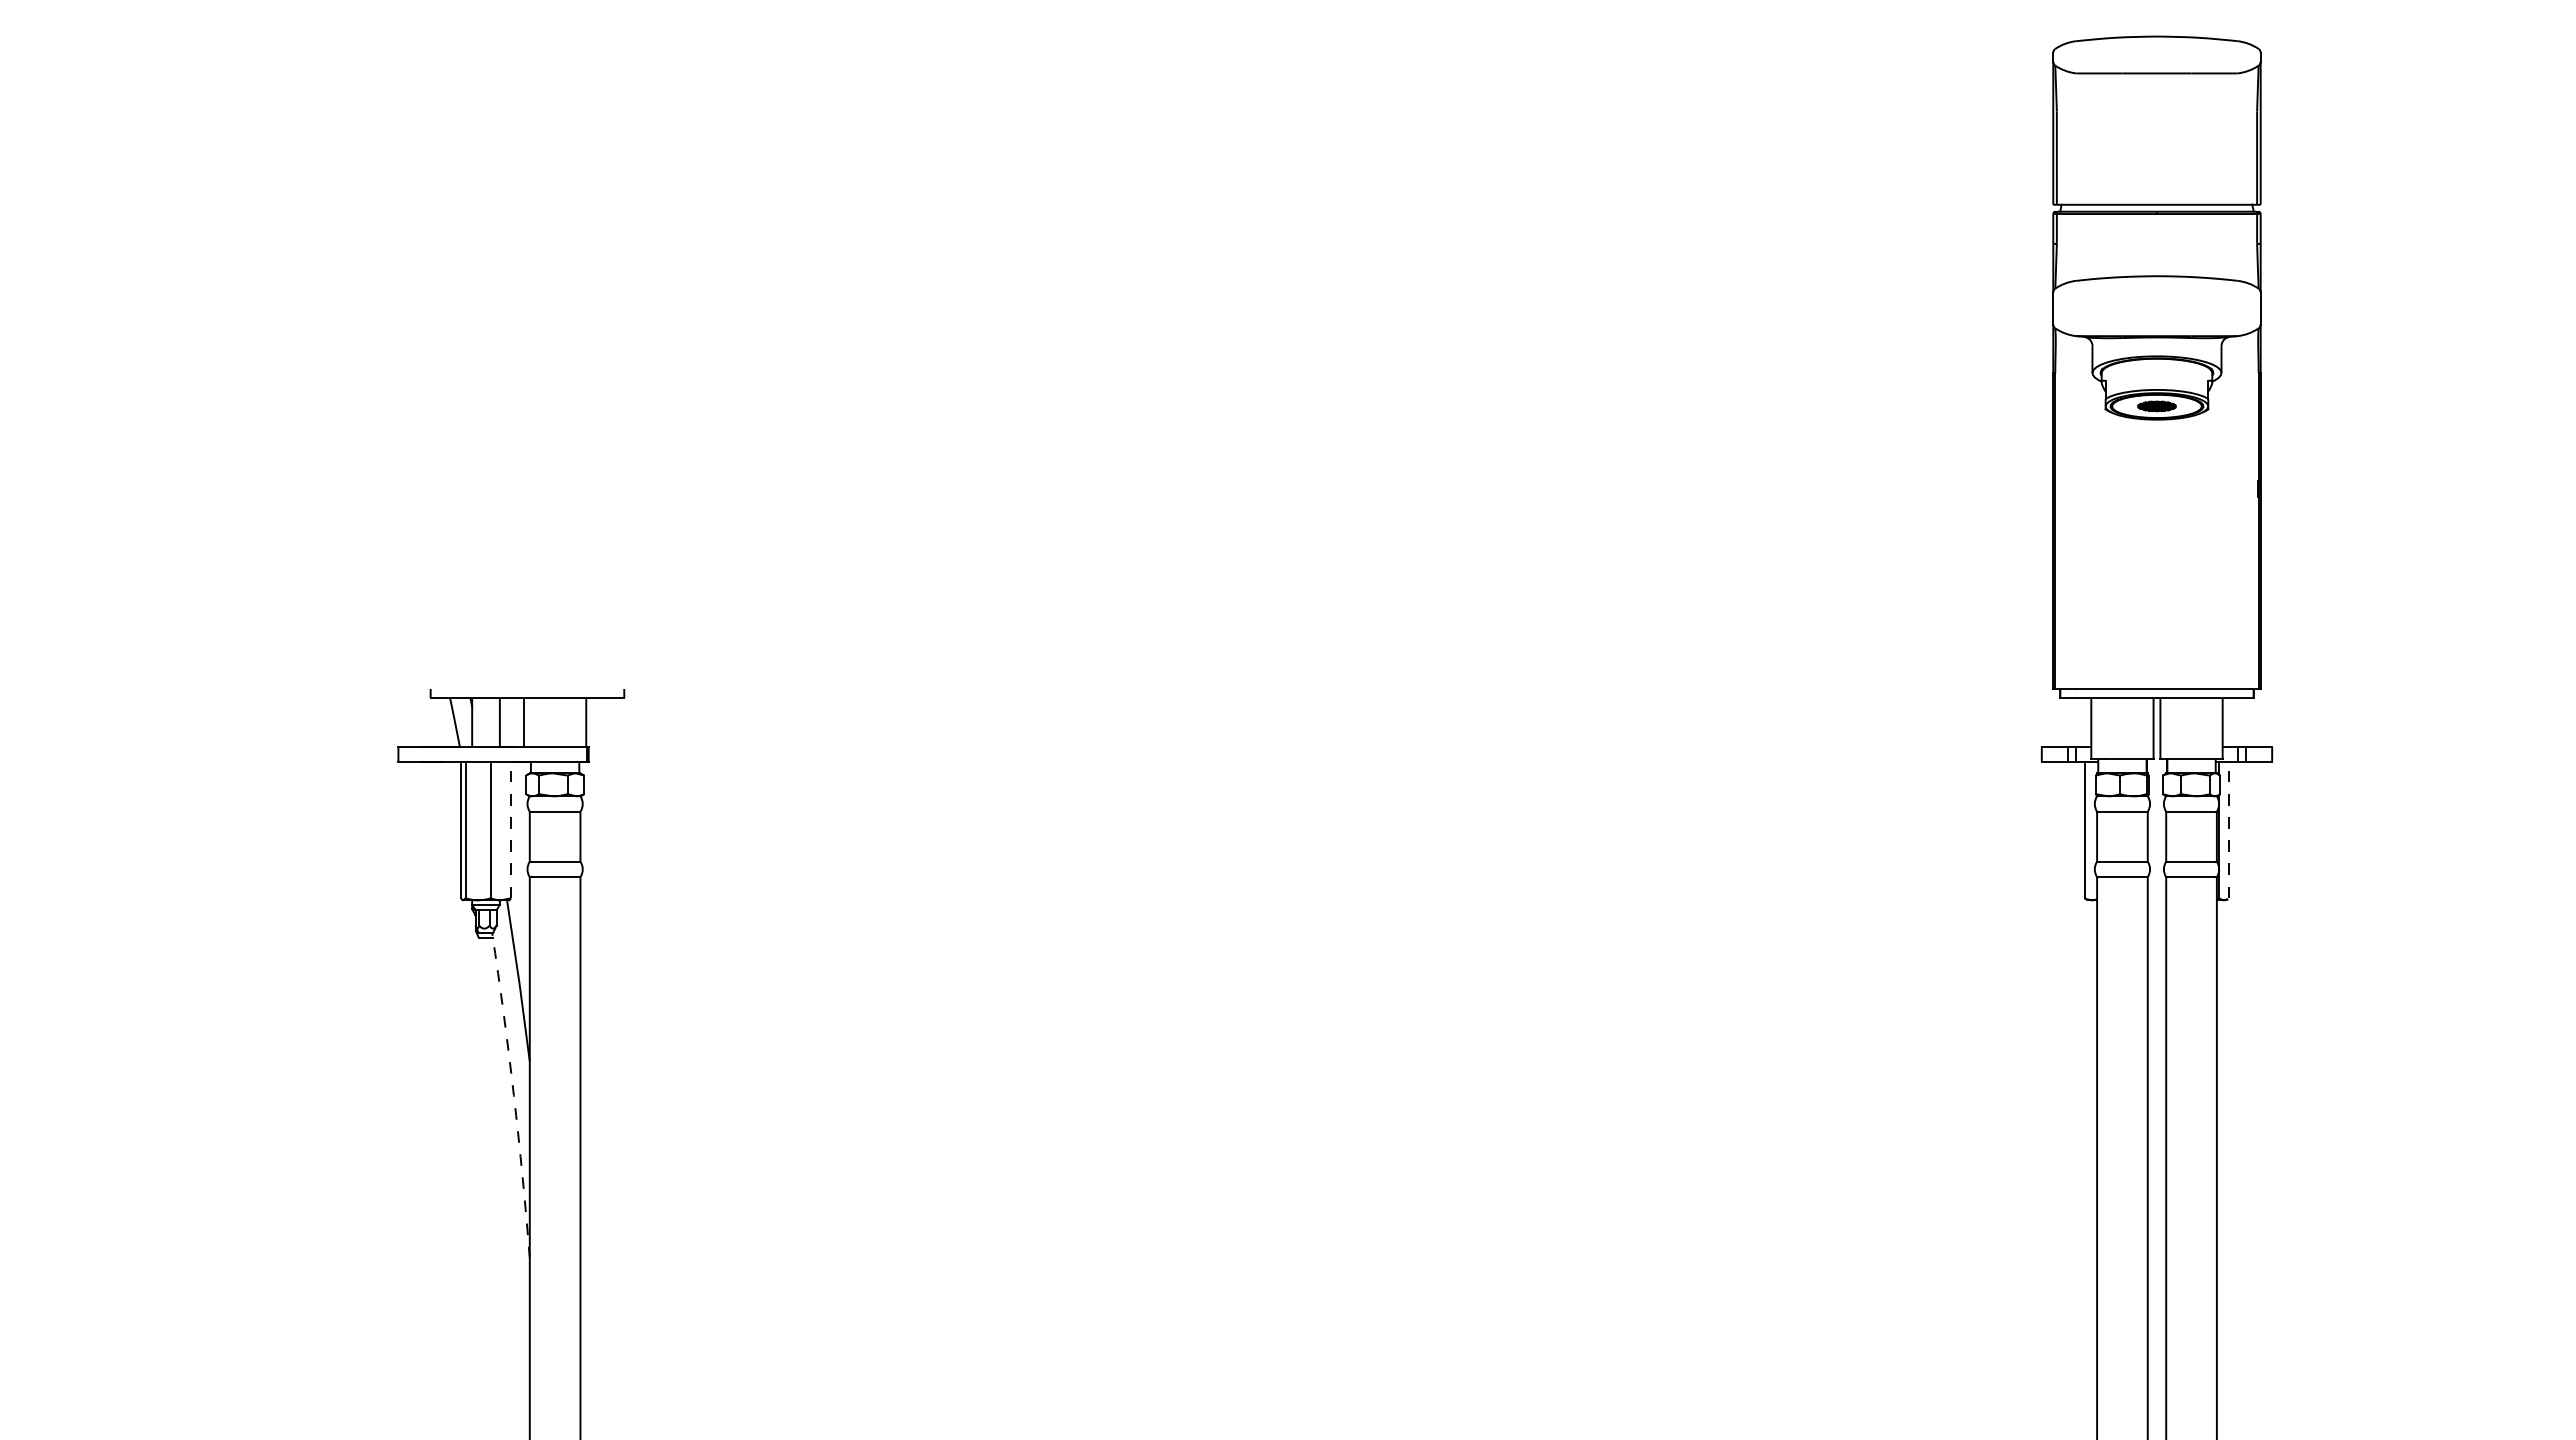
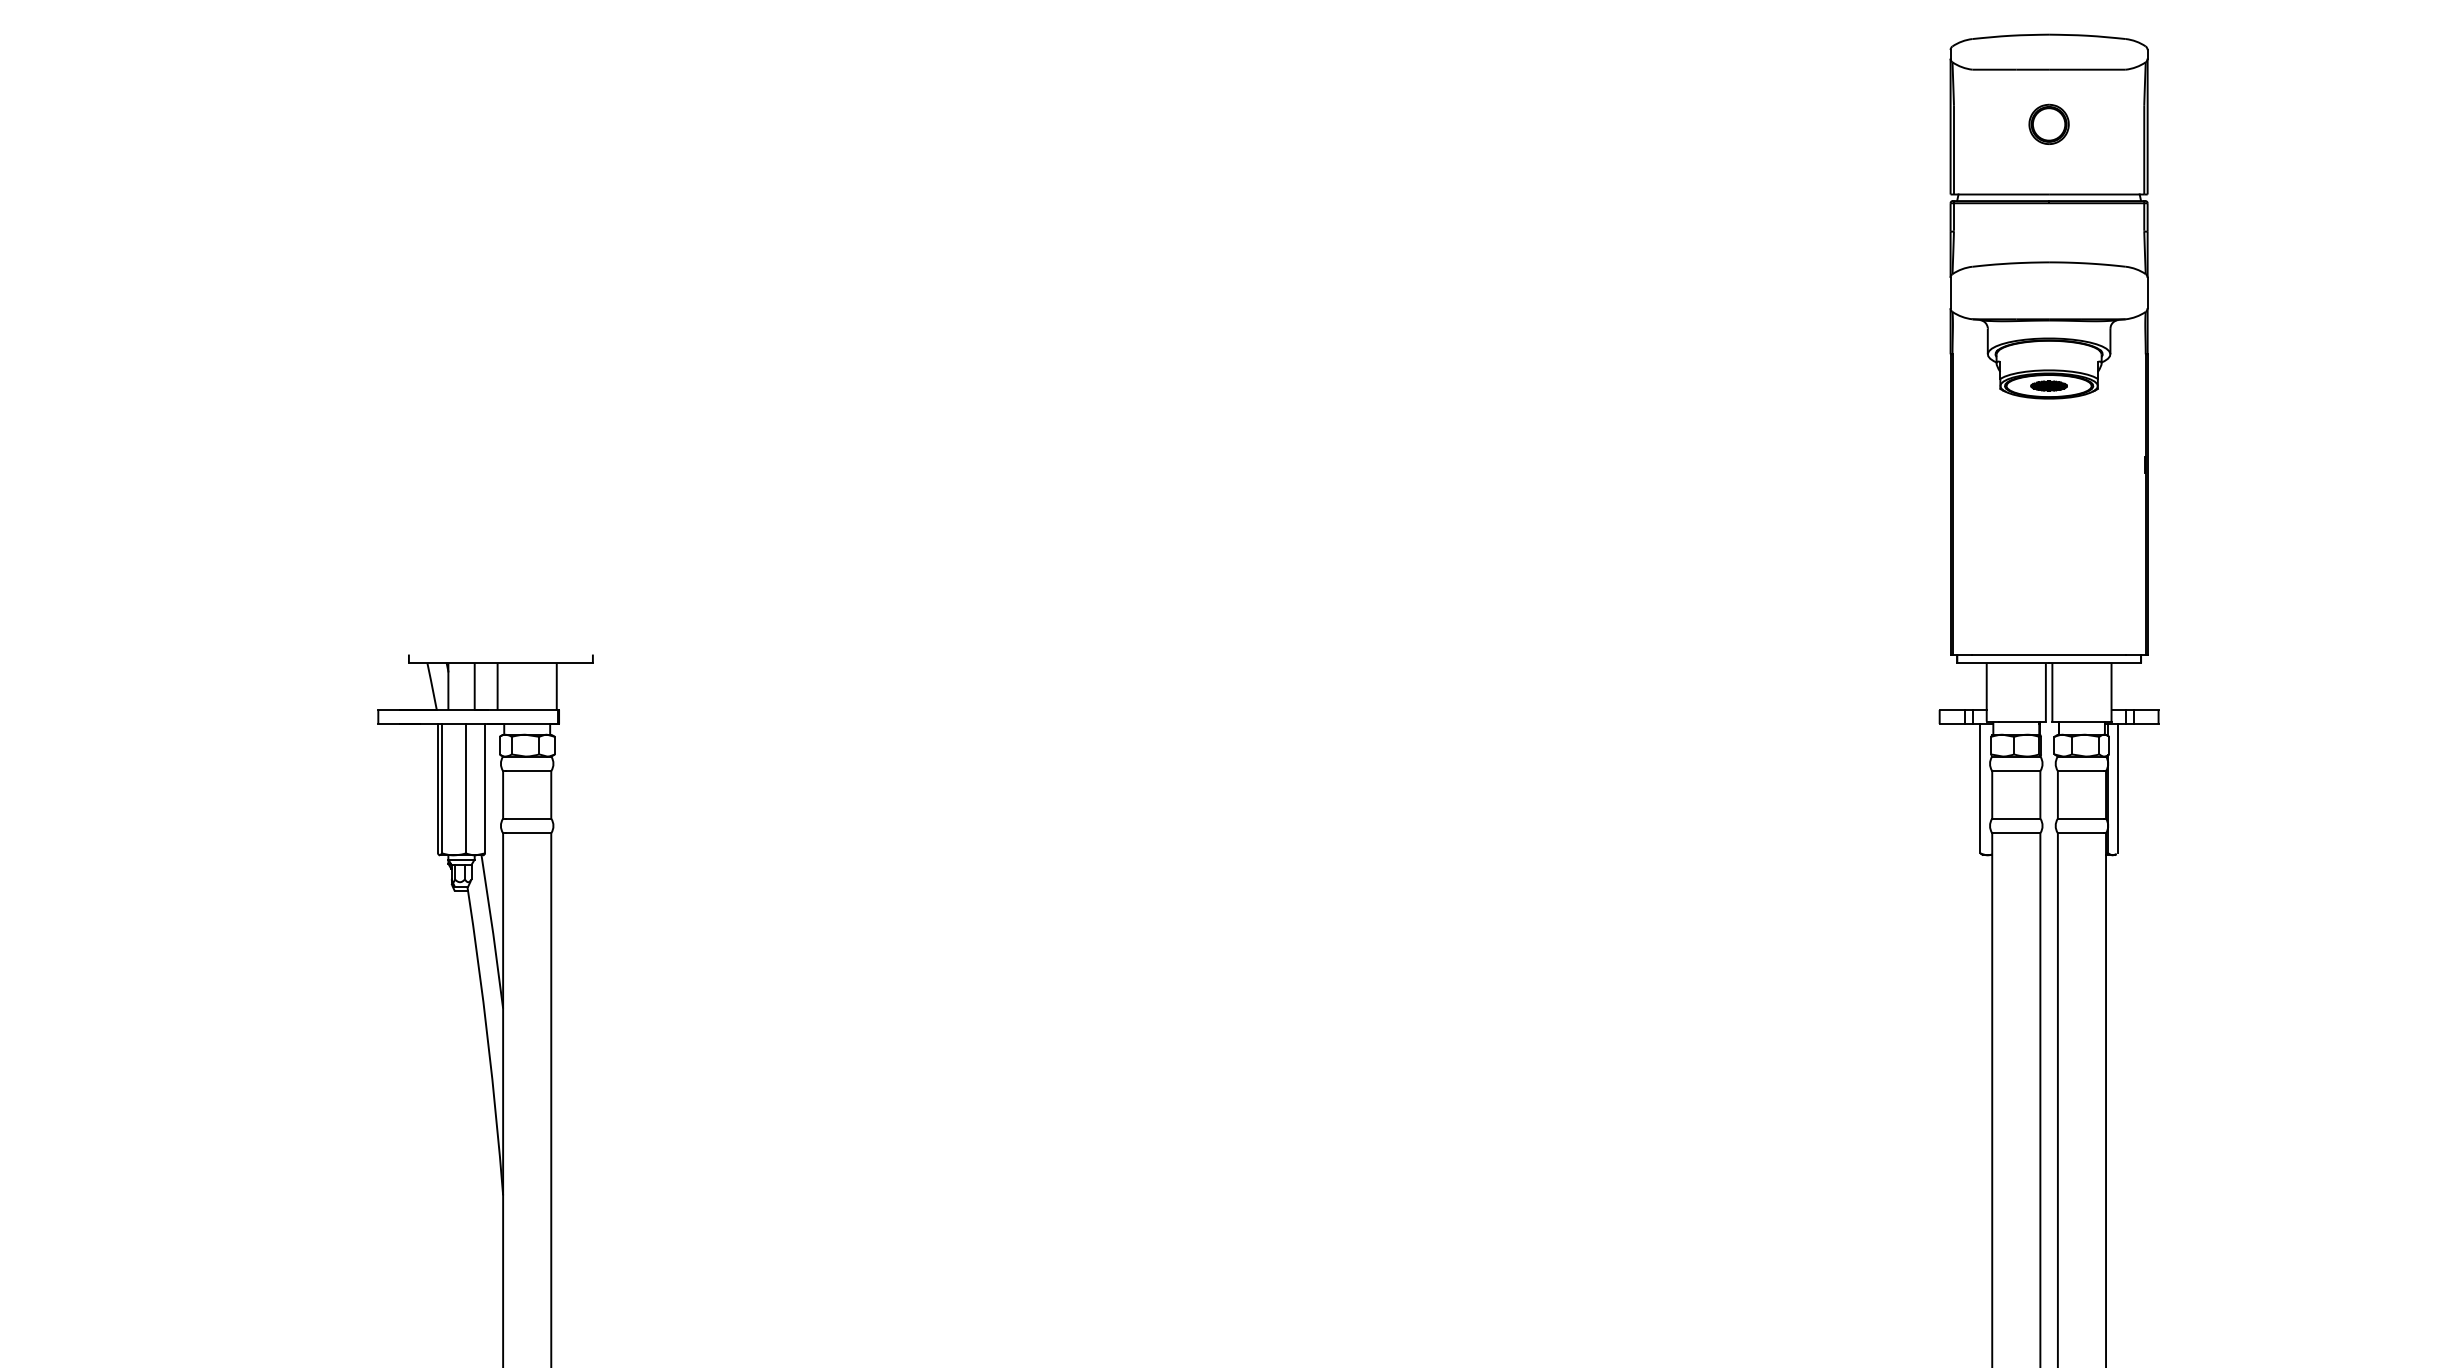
part: (2156, 130) -> (2048, 123), added
line: (511, 829) -> (485, 788), dashed -> solid
line: (2229, 829) -> (2118, 788), dashed -> solid
arc: (513, 1095) -> (487, 1040), dashed -> solid

